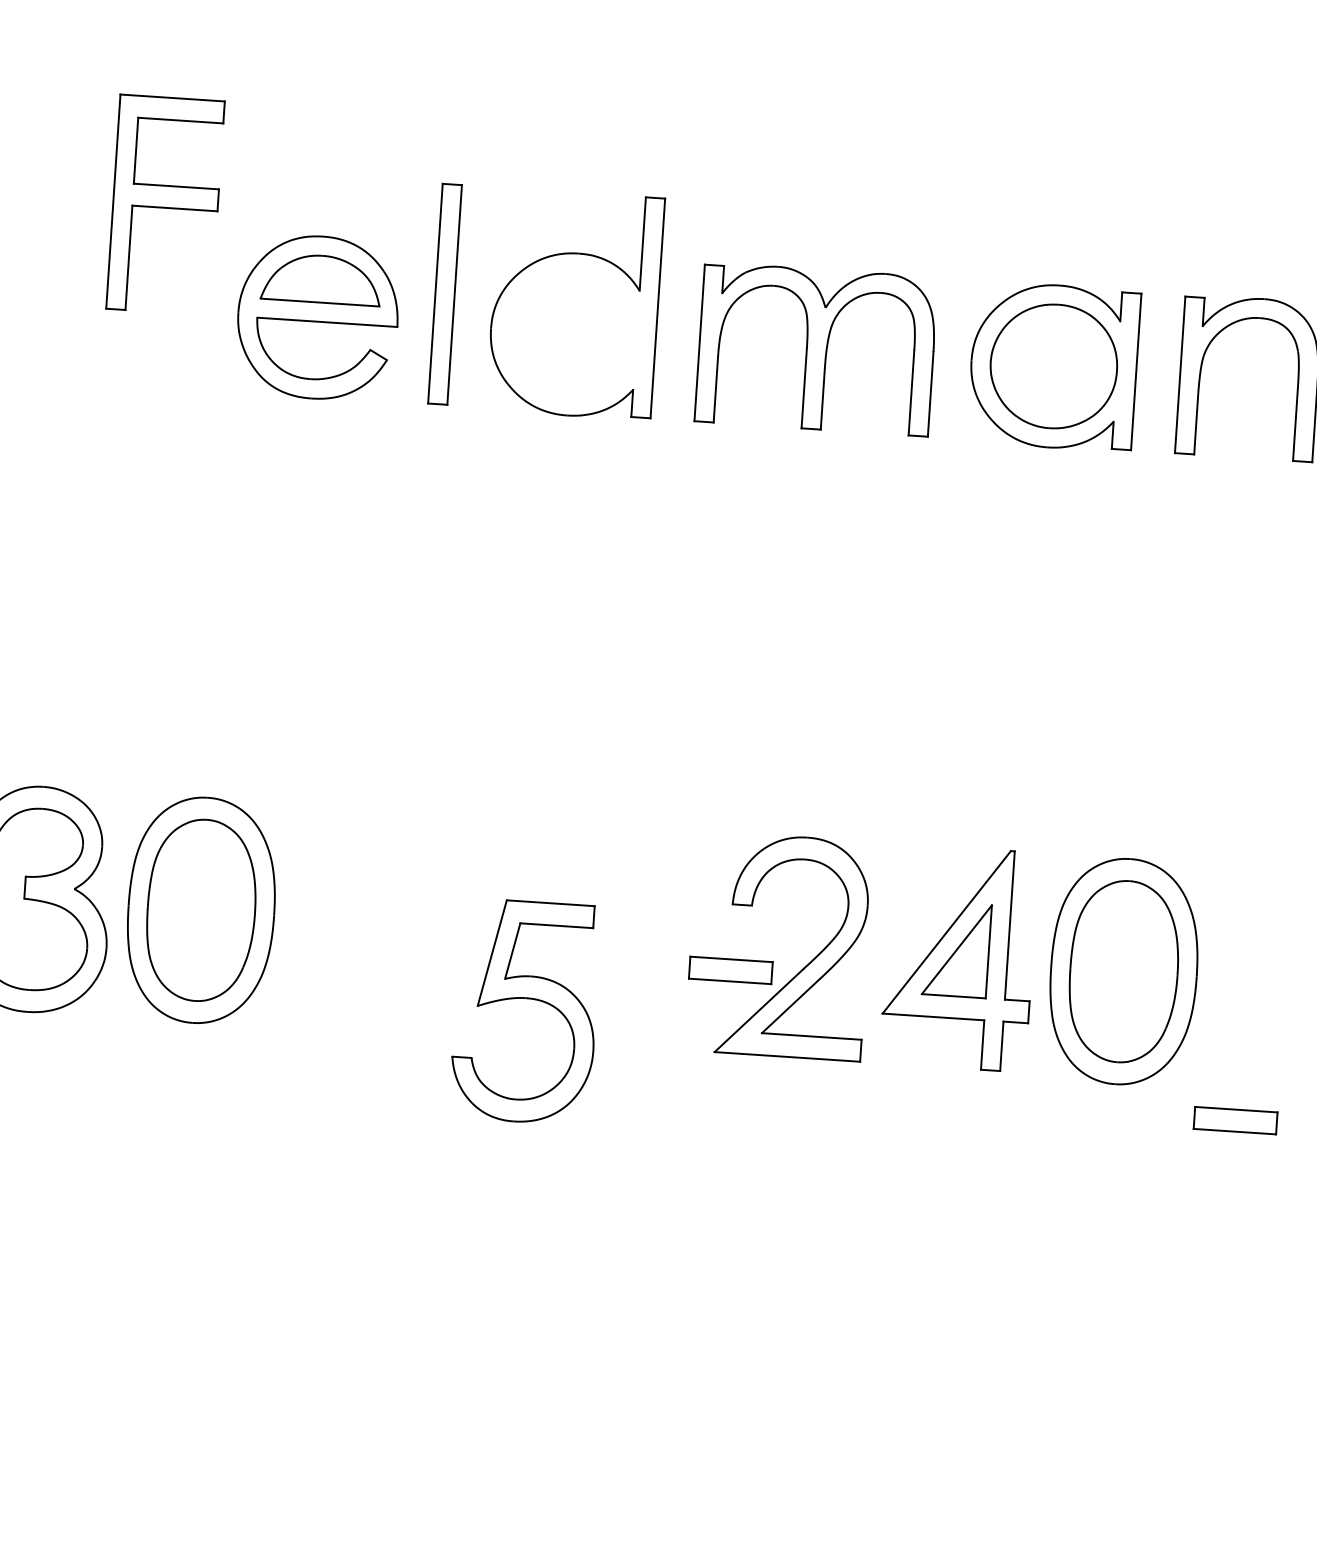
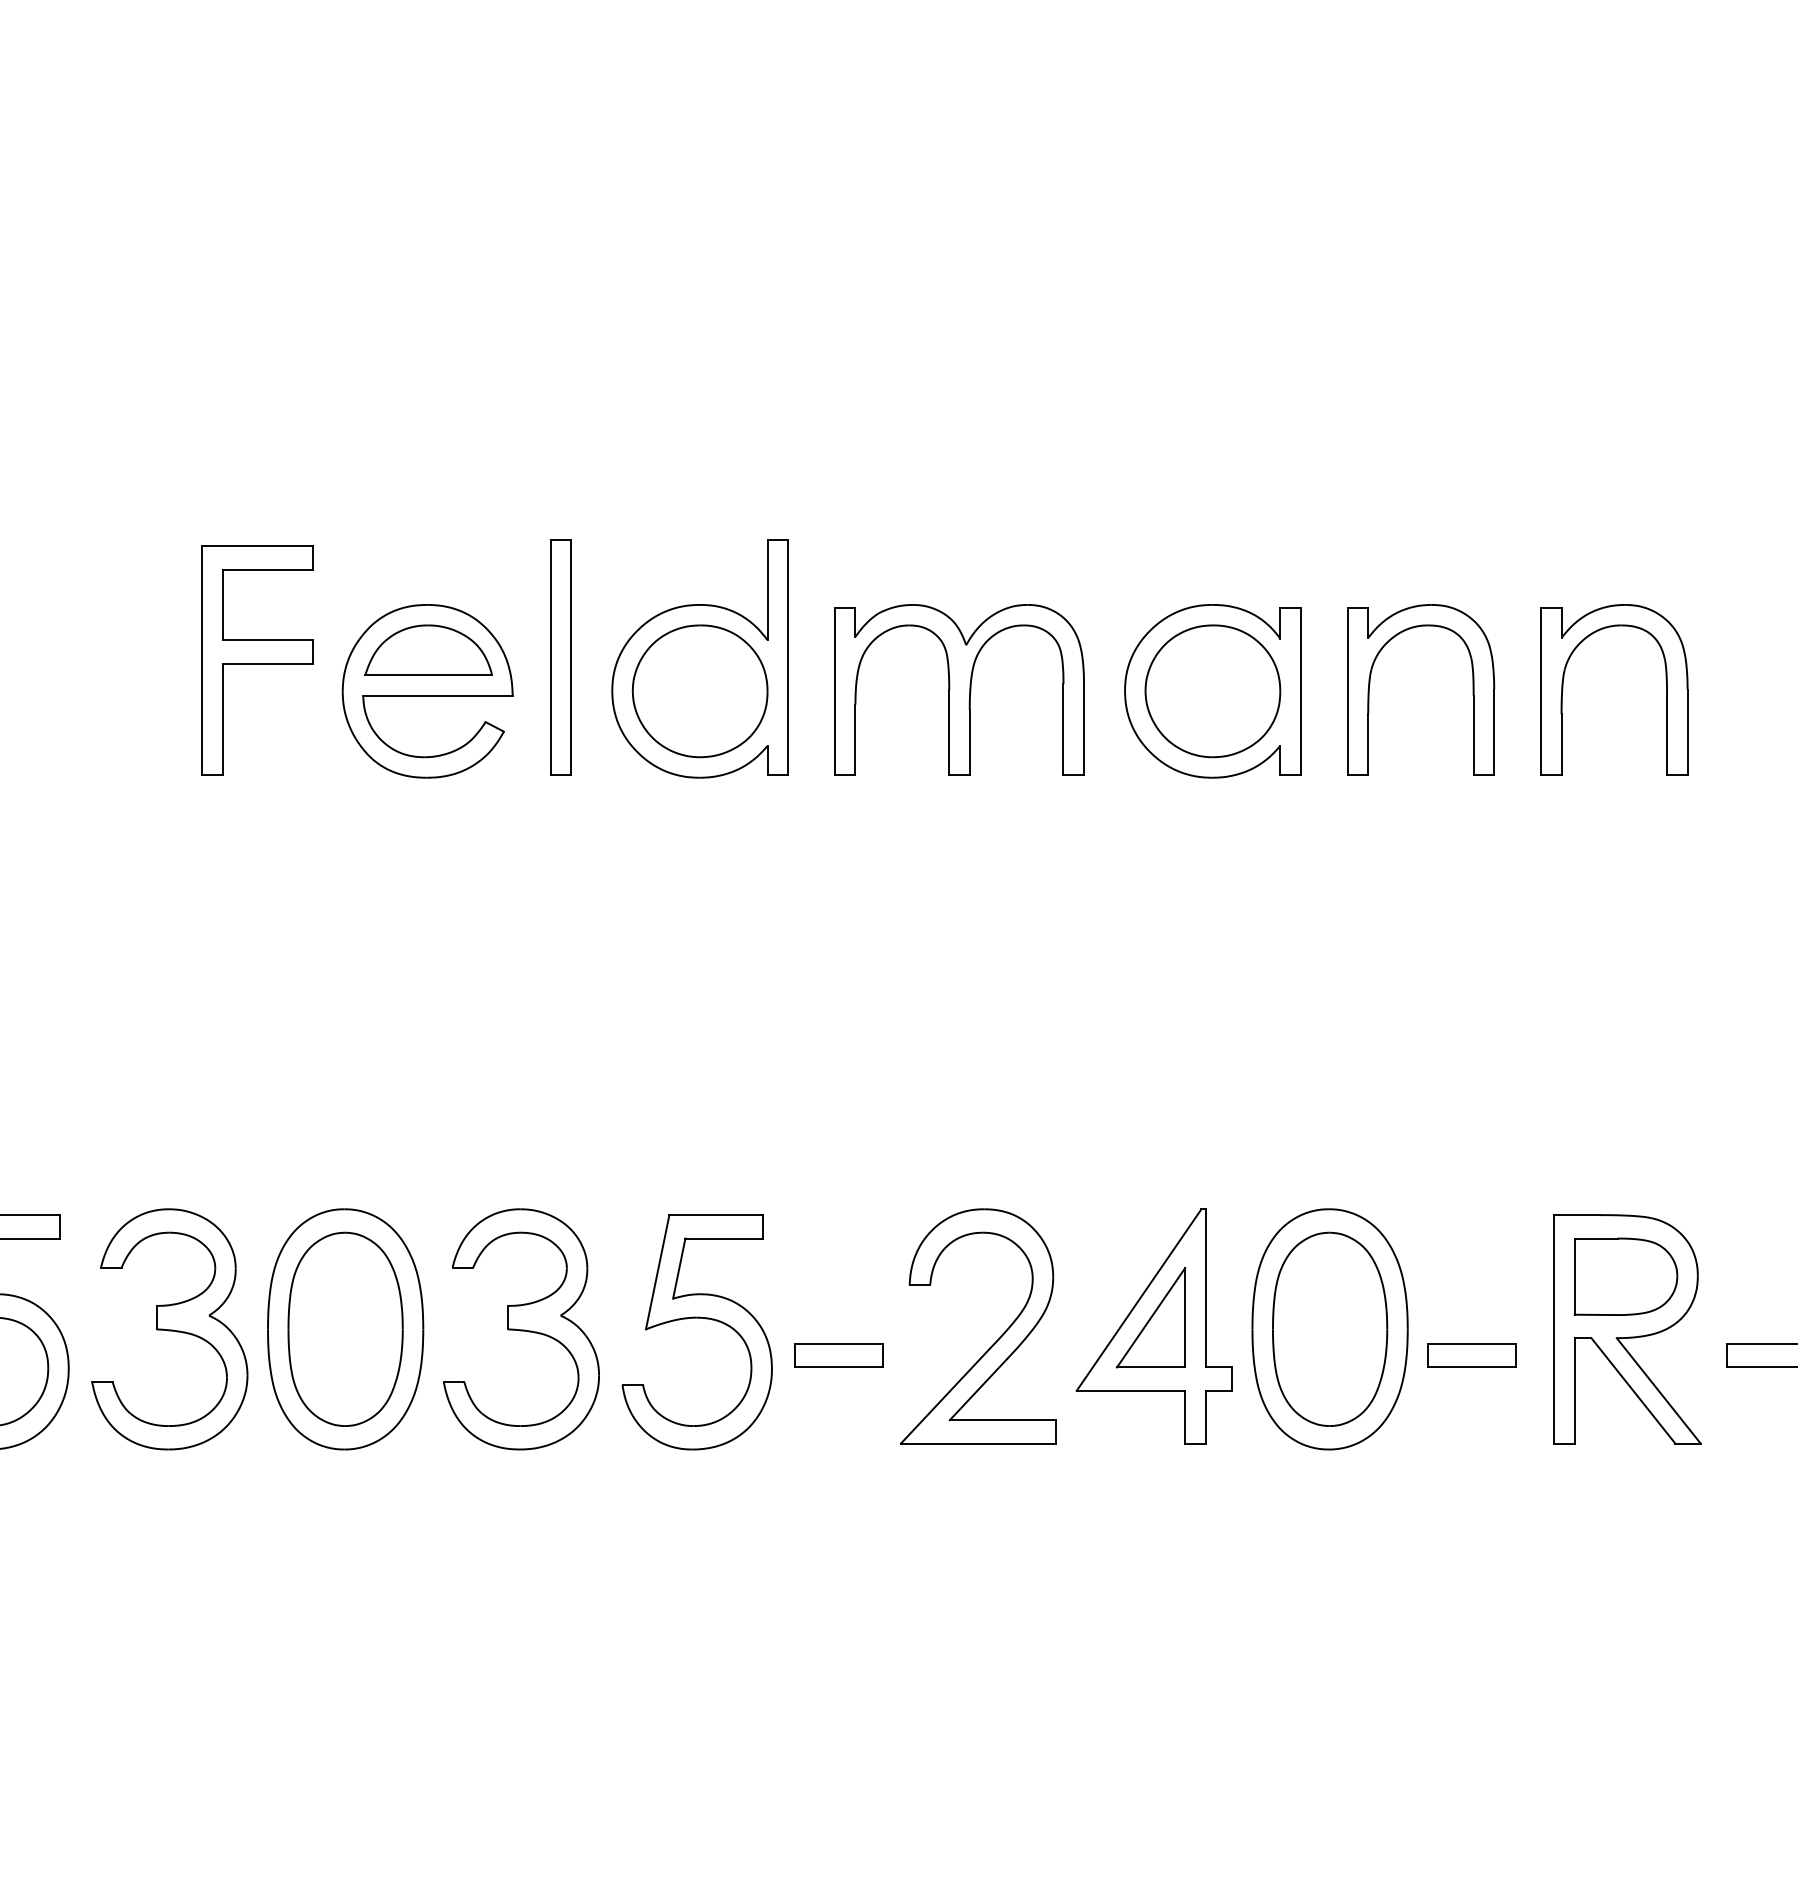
part: (165, 205) -> (257, 660), moved
part: (572, 334) -> (699, 691), added
part: (366, 921) -> (521, 1329), added
part: (730, 970) -> (838, 1355), moved
part: (525, 998) -> (696, 1318), moved
part: (1234, 1120) -> (1471, 1355), moved

